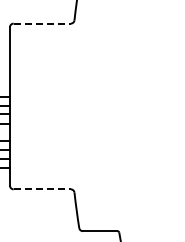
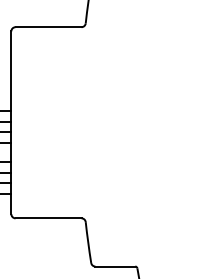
line: (42, 23) -> (48, 27), dashed -> solid
line: (42, 189) -> (48, 218), dashed -> solid

